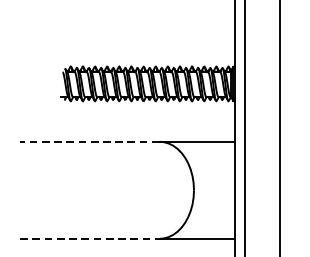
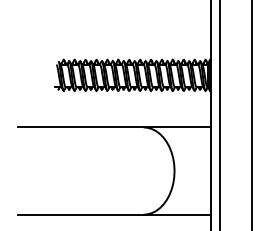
line: (90, 141) -> (81, 127), dashed -> solid
line: (90, 238) -> (81, 214), dashed -> solid

